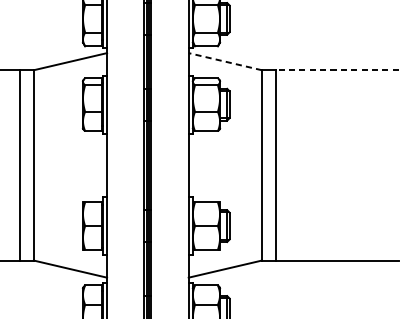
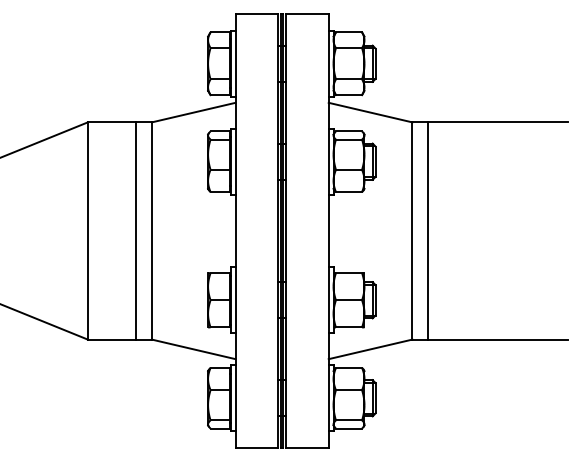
line: (225, 61) -> (370, 112), dashed -> solid
line: (336, 70) -> (497, 122), dashed -> solid

